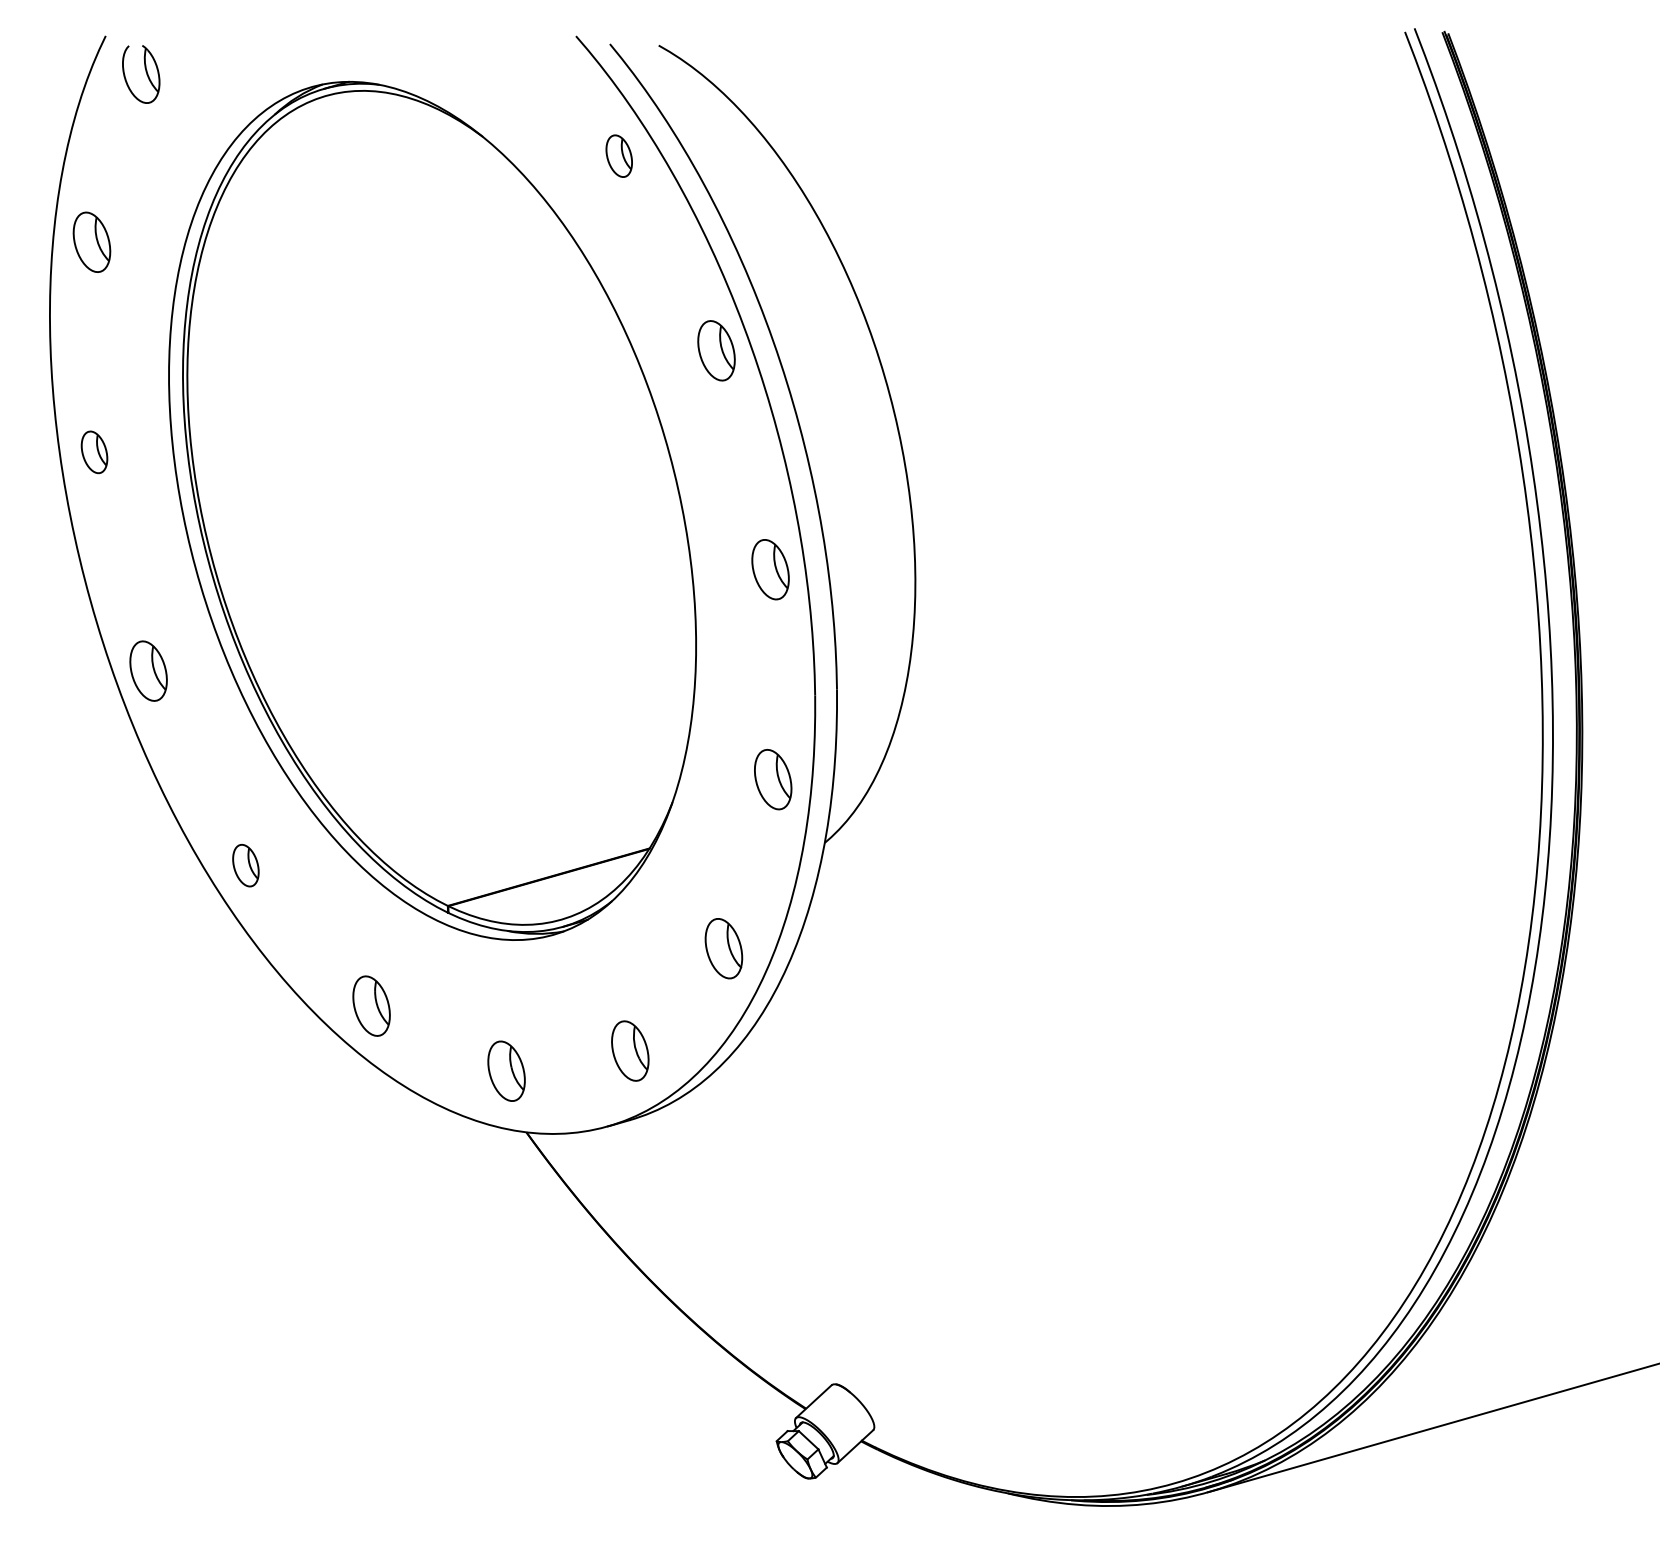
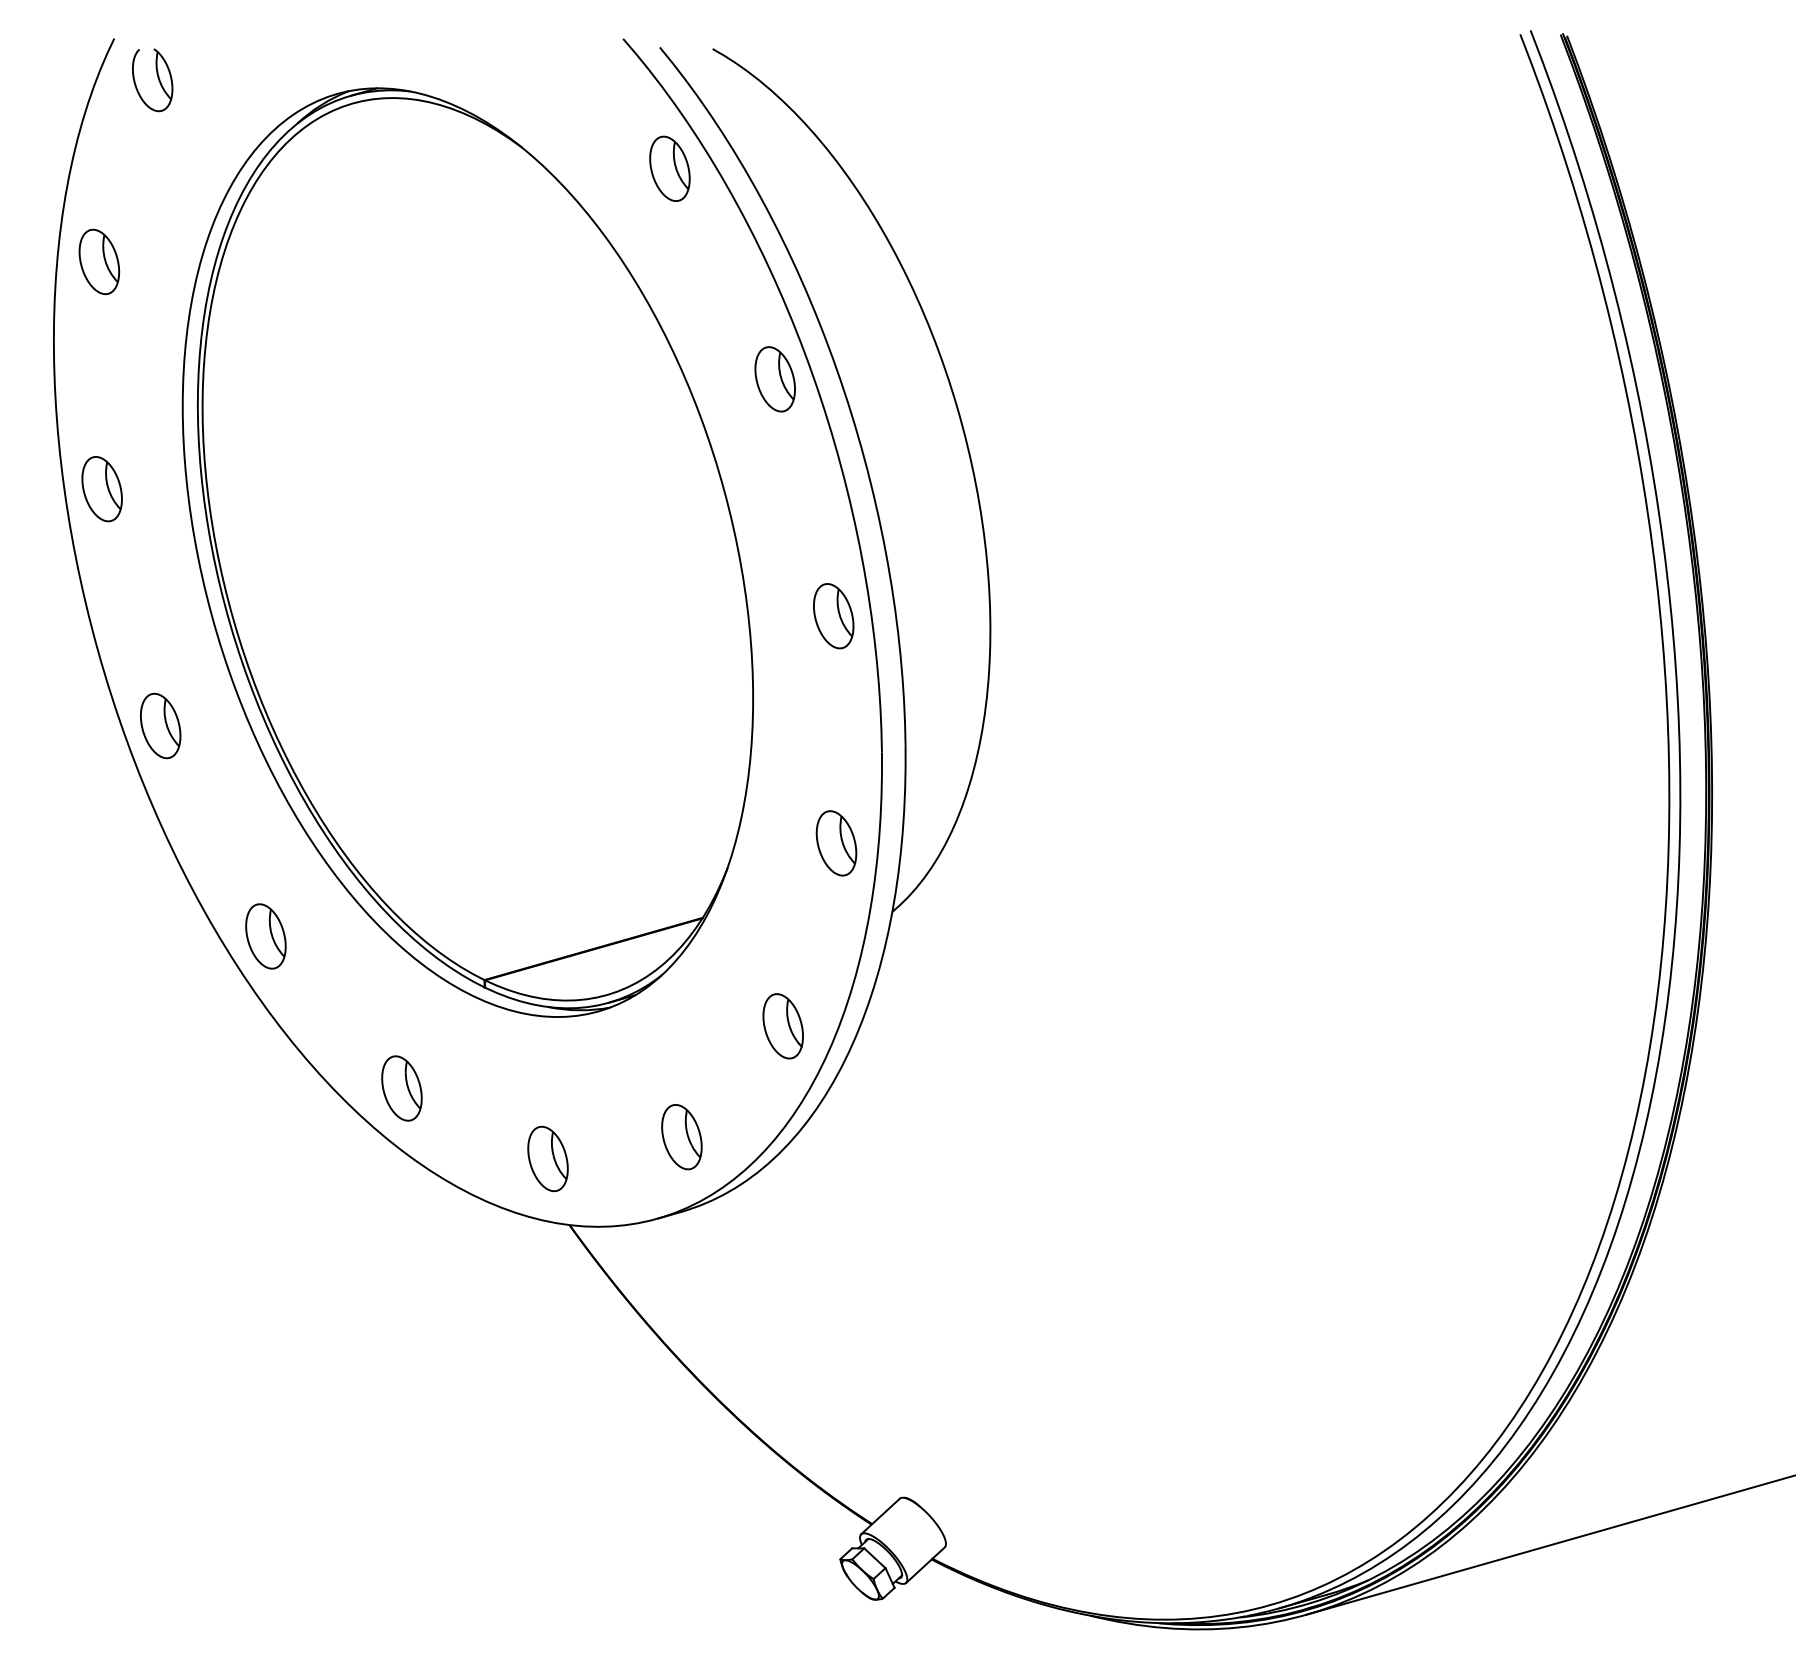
part: (618, 155) -> (669, 168), size x1.43
part: (93, 452) -> (101, 489), size x1.43
part: (245, 865) -> (265, 936), size x1.43

